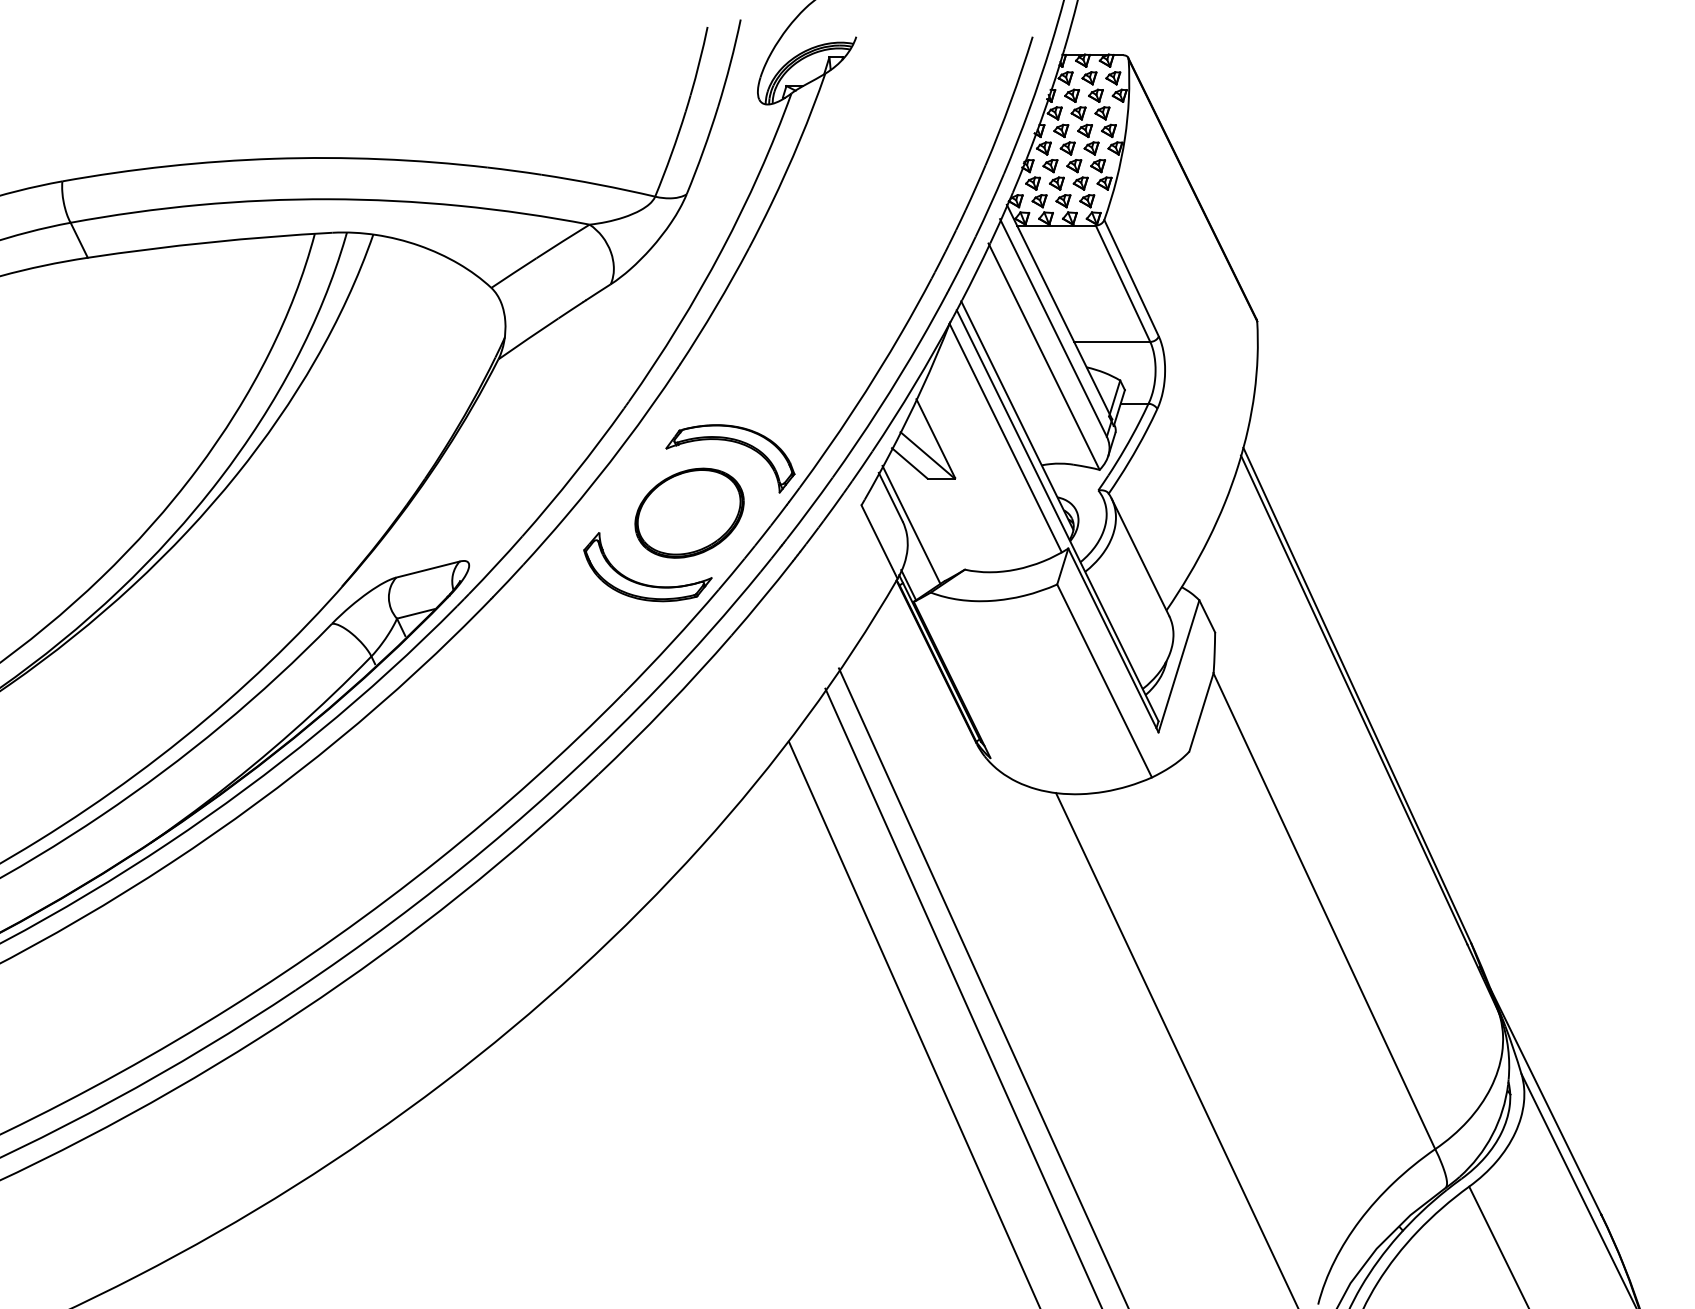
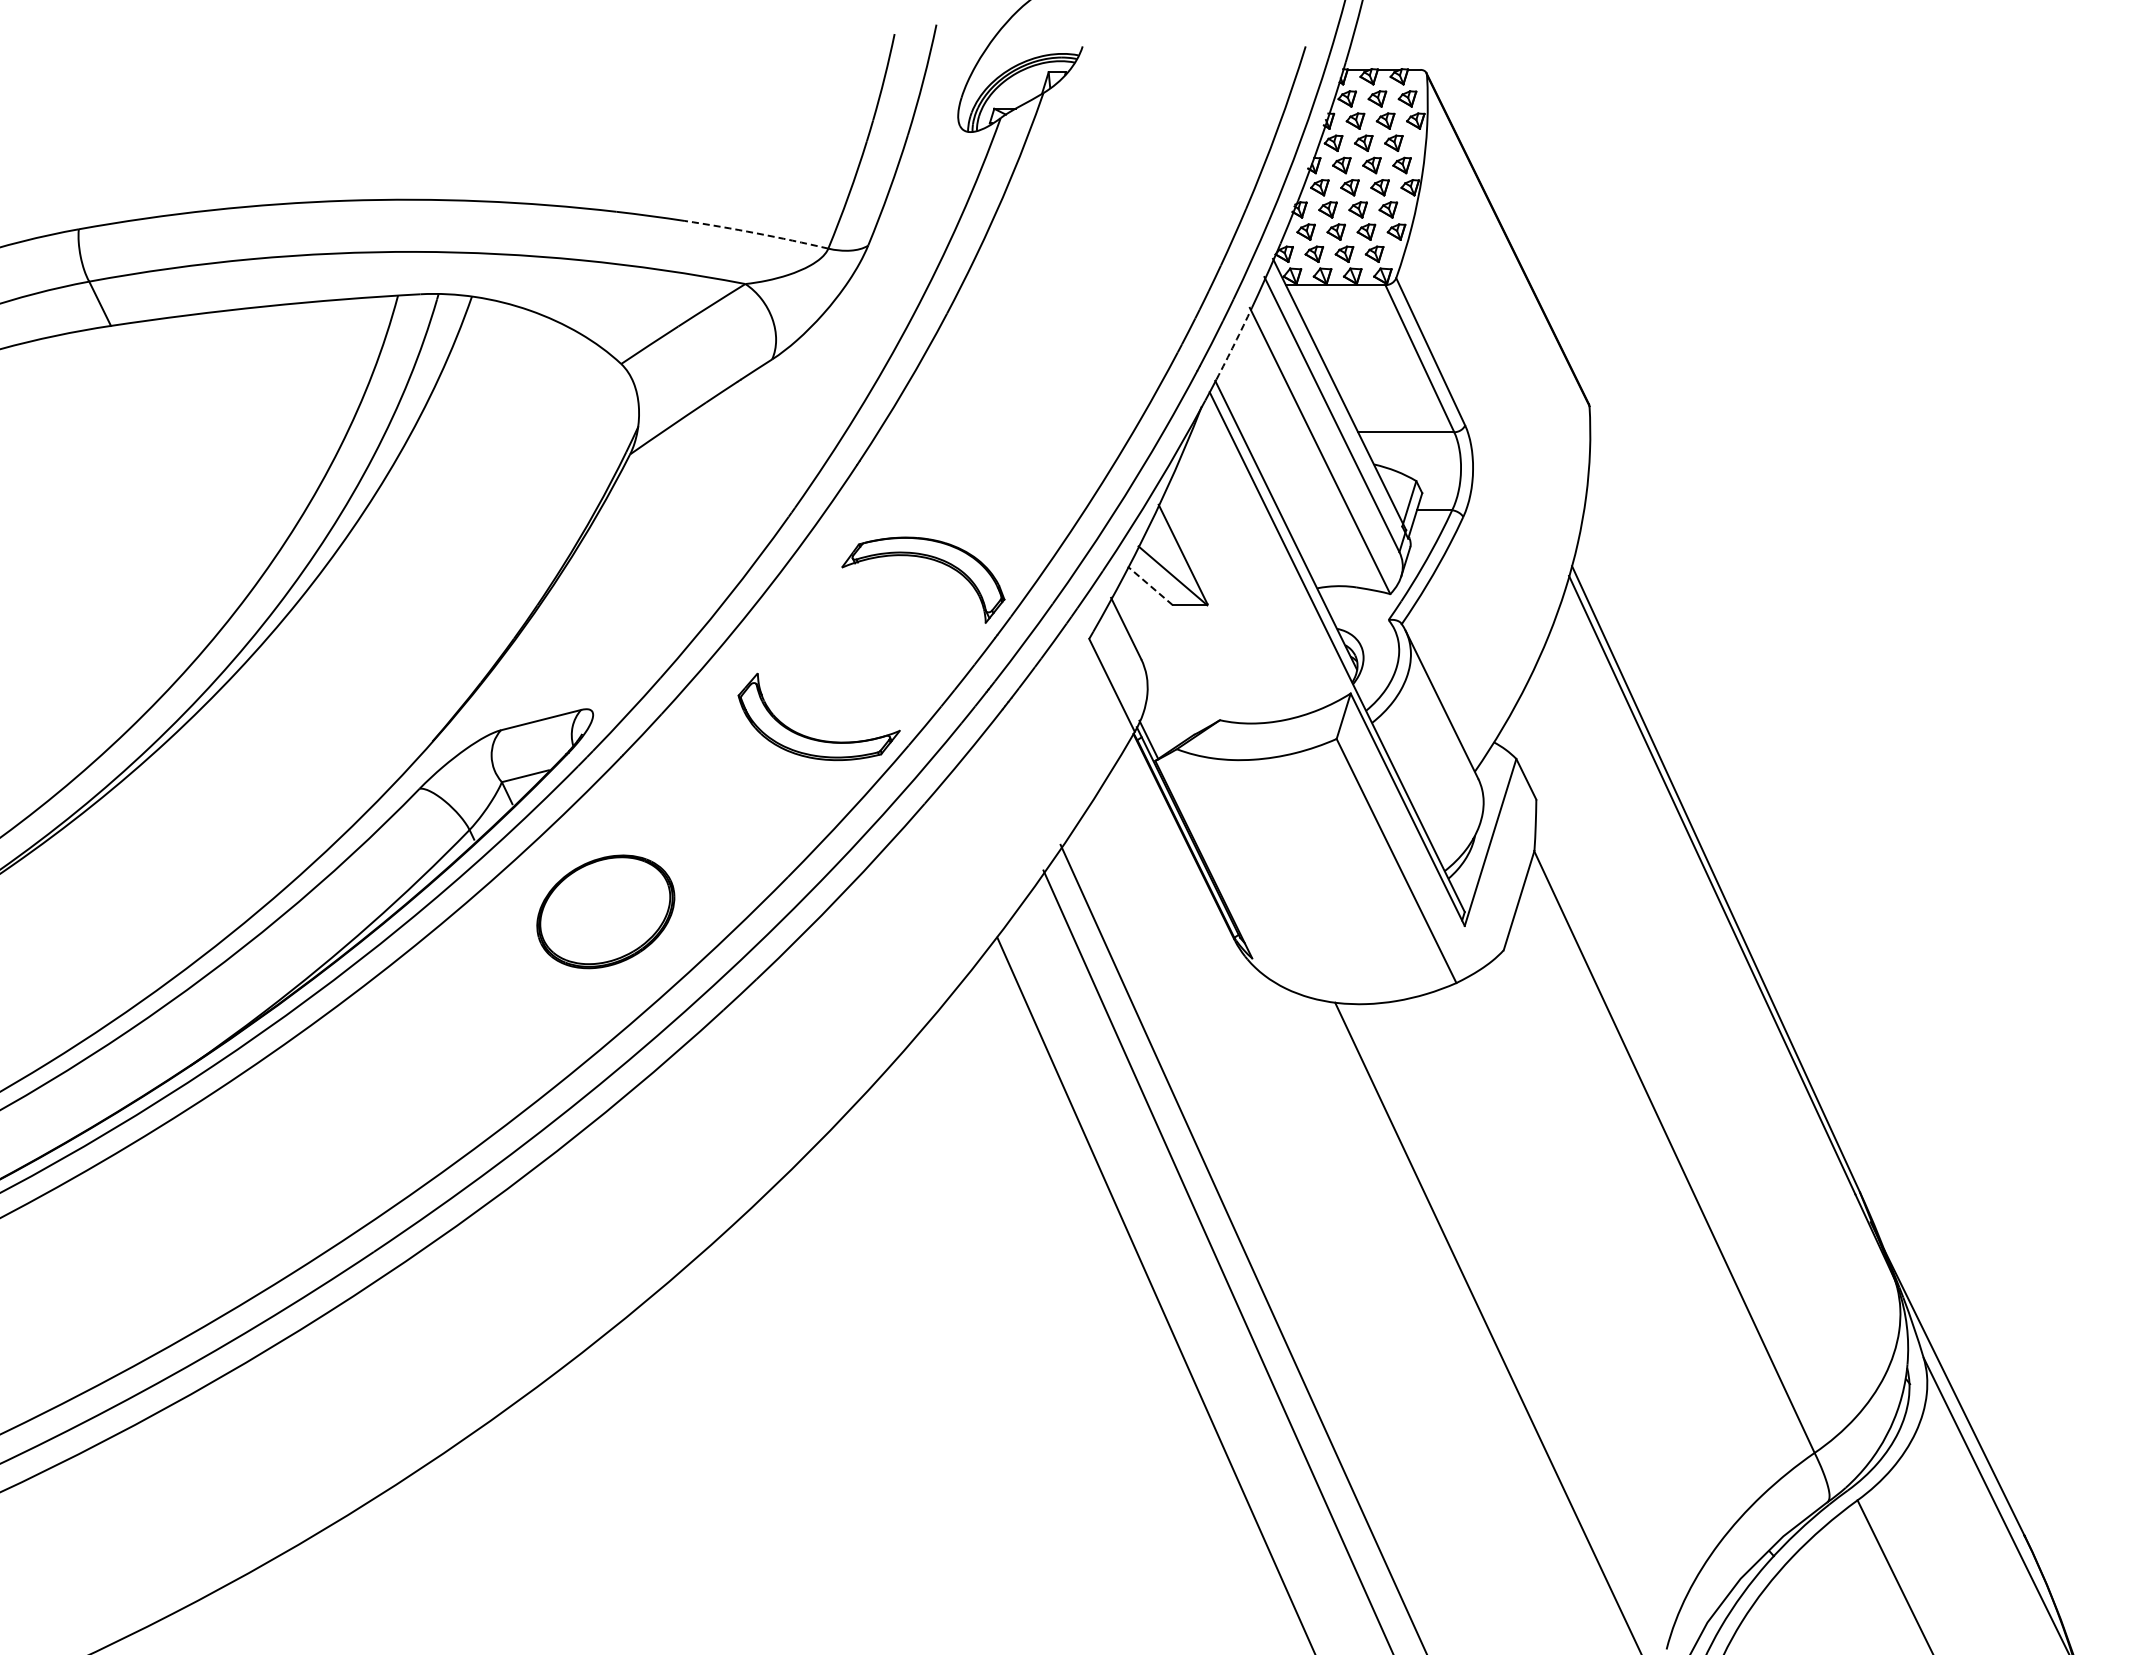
arc: (598, 184) -> (756, 233), solid -> dashed
arc: (976, 271) -> (1234, 343), solid -> dashed
line: (1005, 437) -> (1271, 553), removed
line: (909, 463) -> (1150, 585), solid -> dashed
part: (689, 512) -> (605, 911), moved
line: (911, 524) -> (1152, 663), removed

